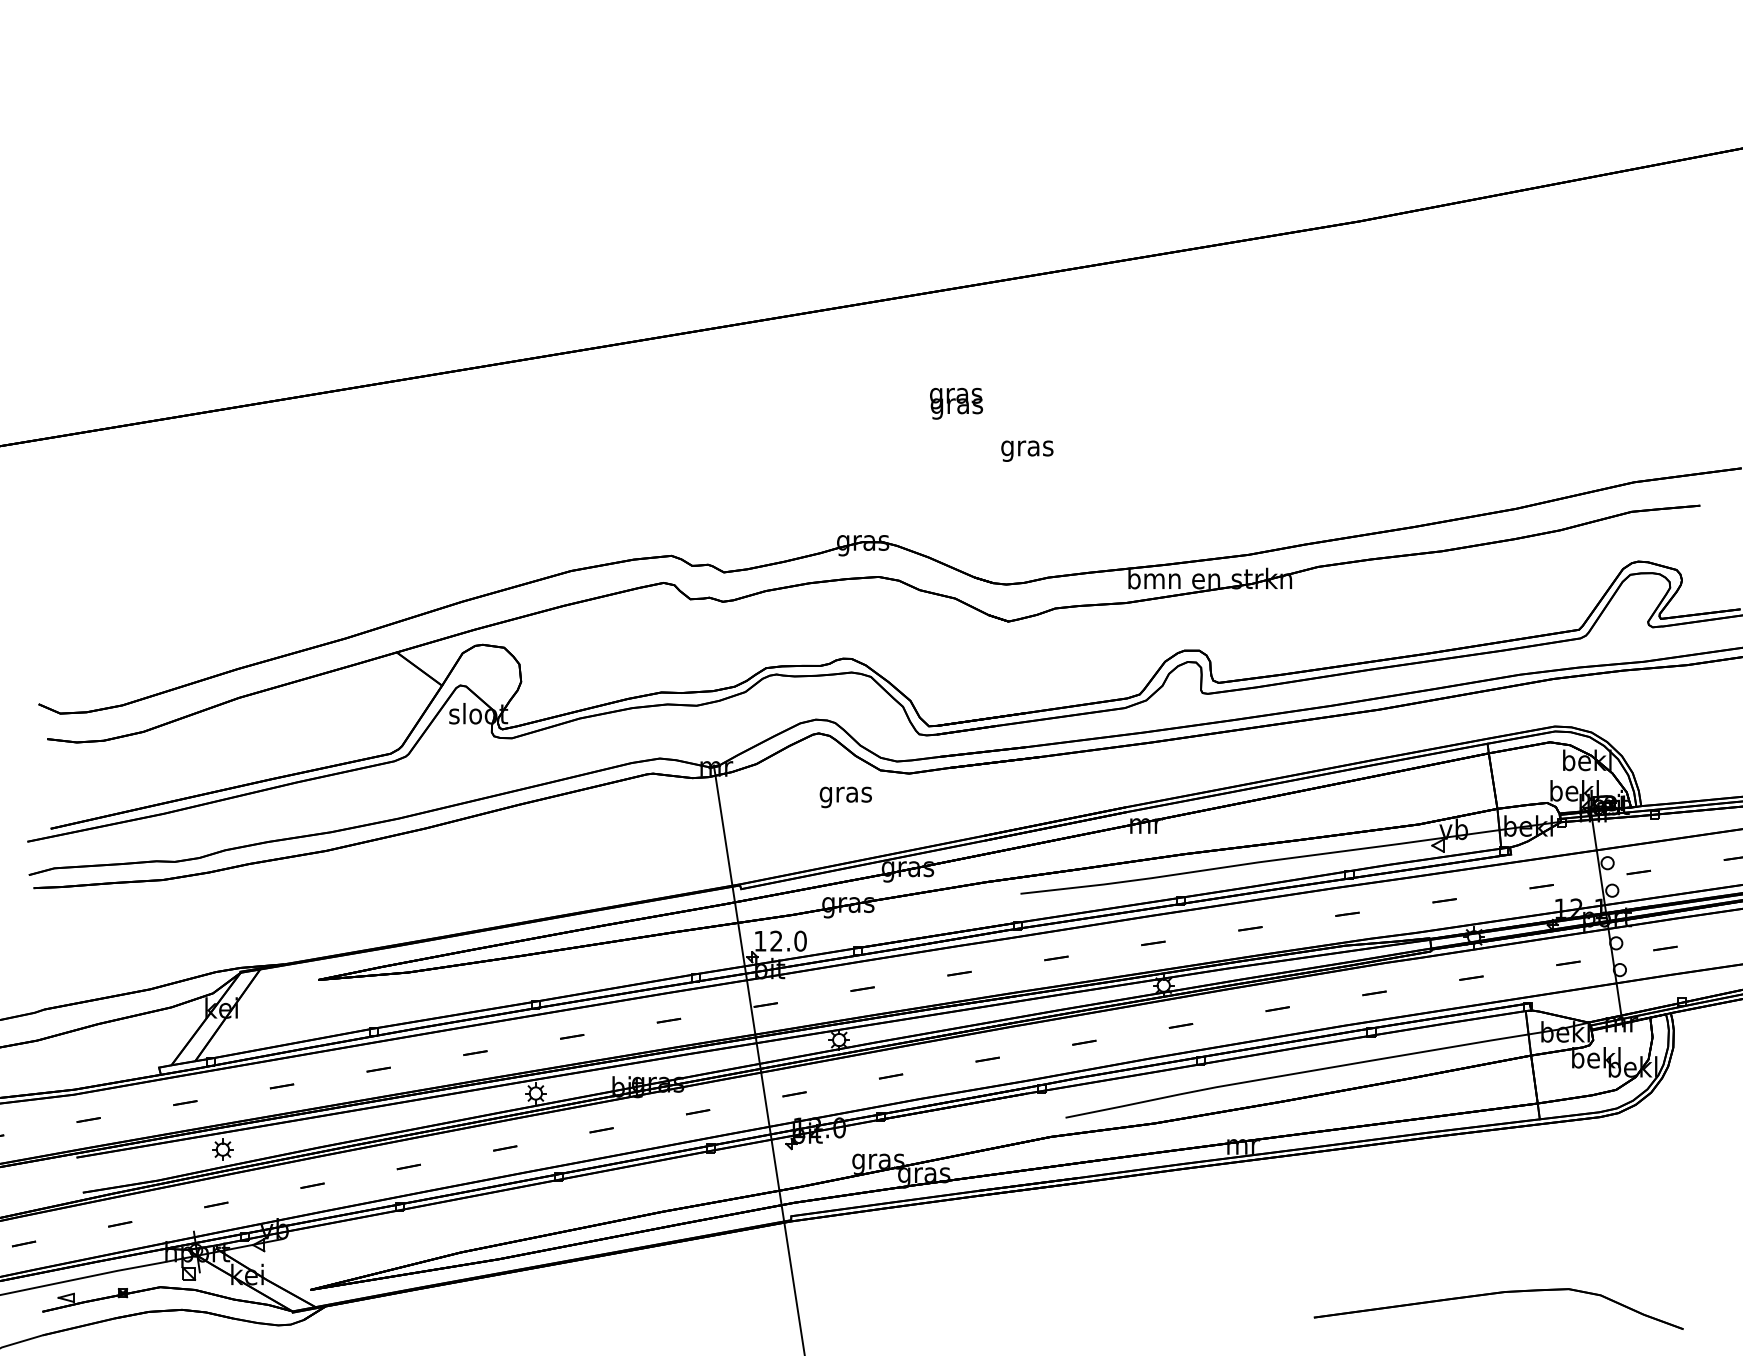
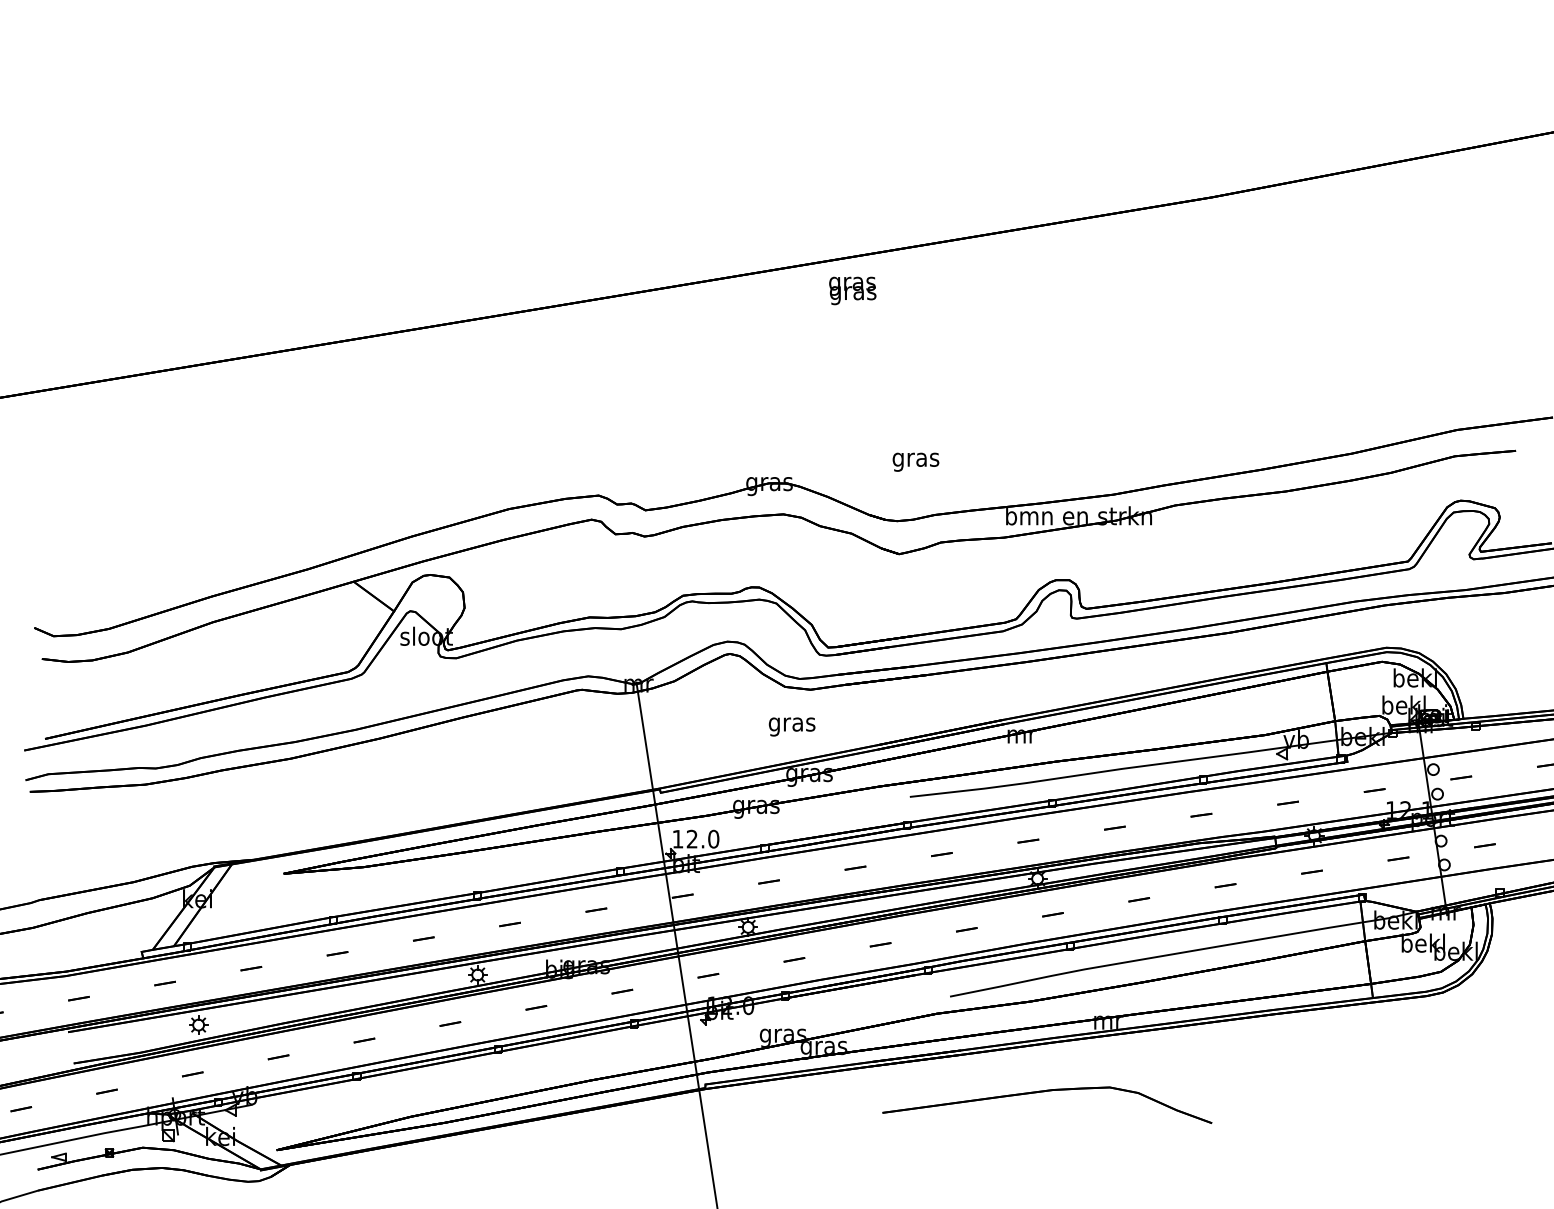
text: (956, 403) -> (852, 290), moved
text: (1026, 450) -> (915, 461), moved
text: (845, 796) -> (791, 726), moved
part: (1495, 1294) -> (1044, 1092), moved

